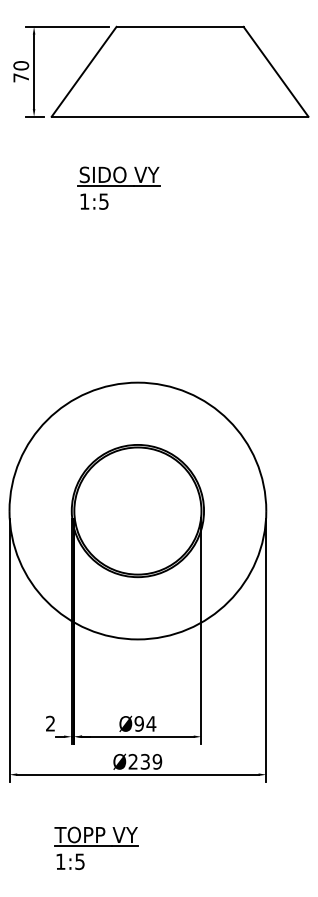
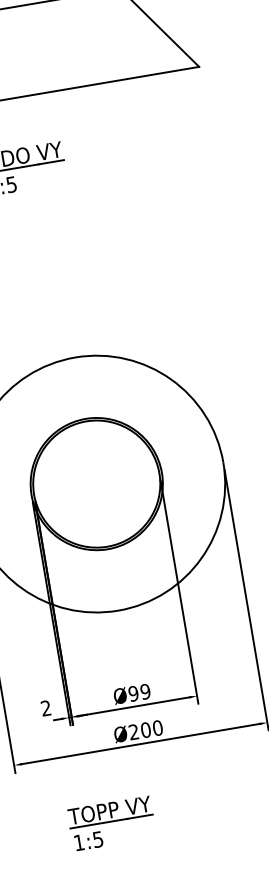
text: (151, 723) -> (145, 691), Ø94 -> Ø99
text: (151, 761) -> (151, 728), Ø239 -> Ø200

